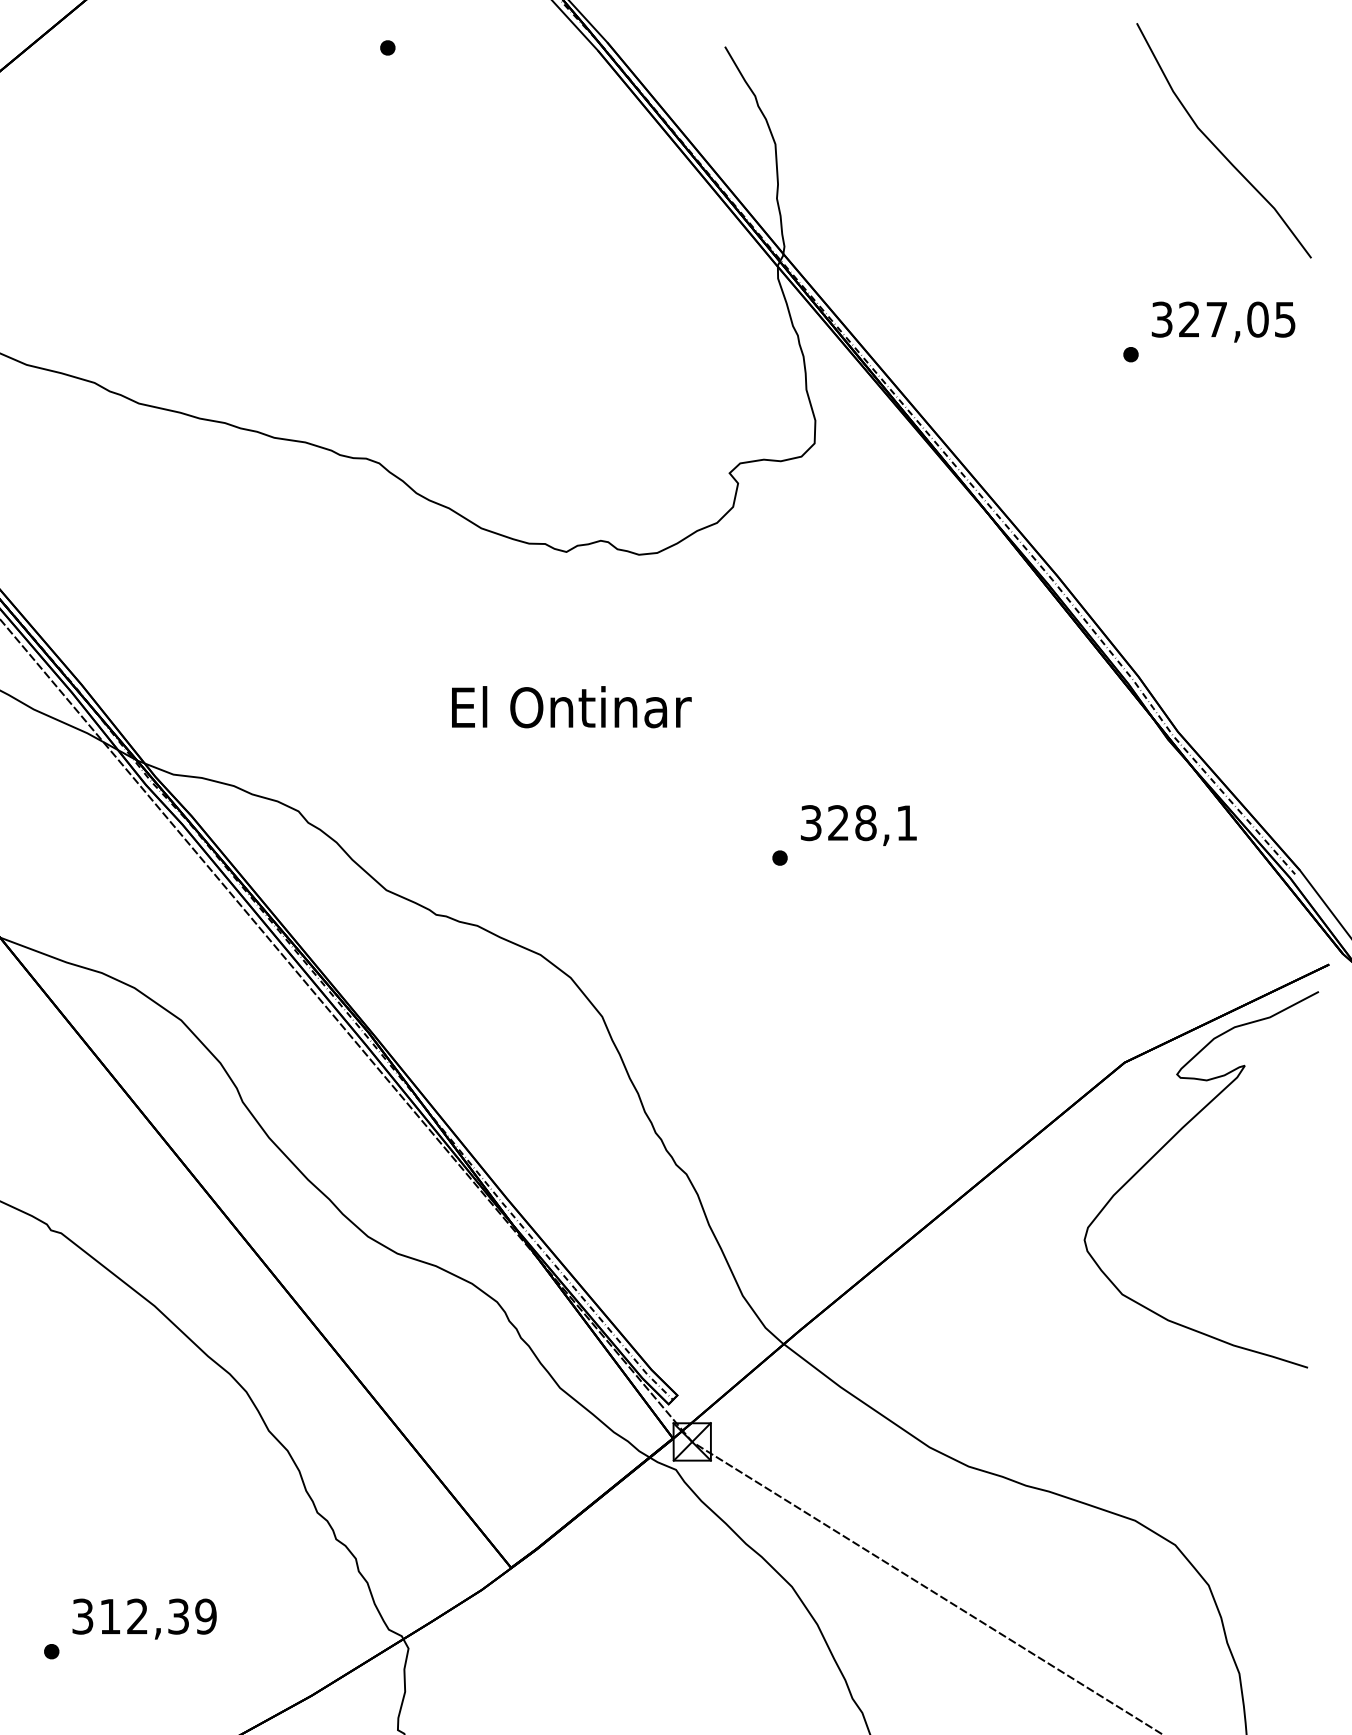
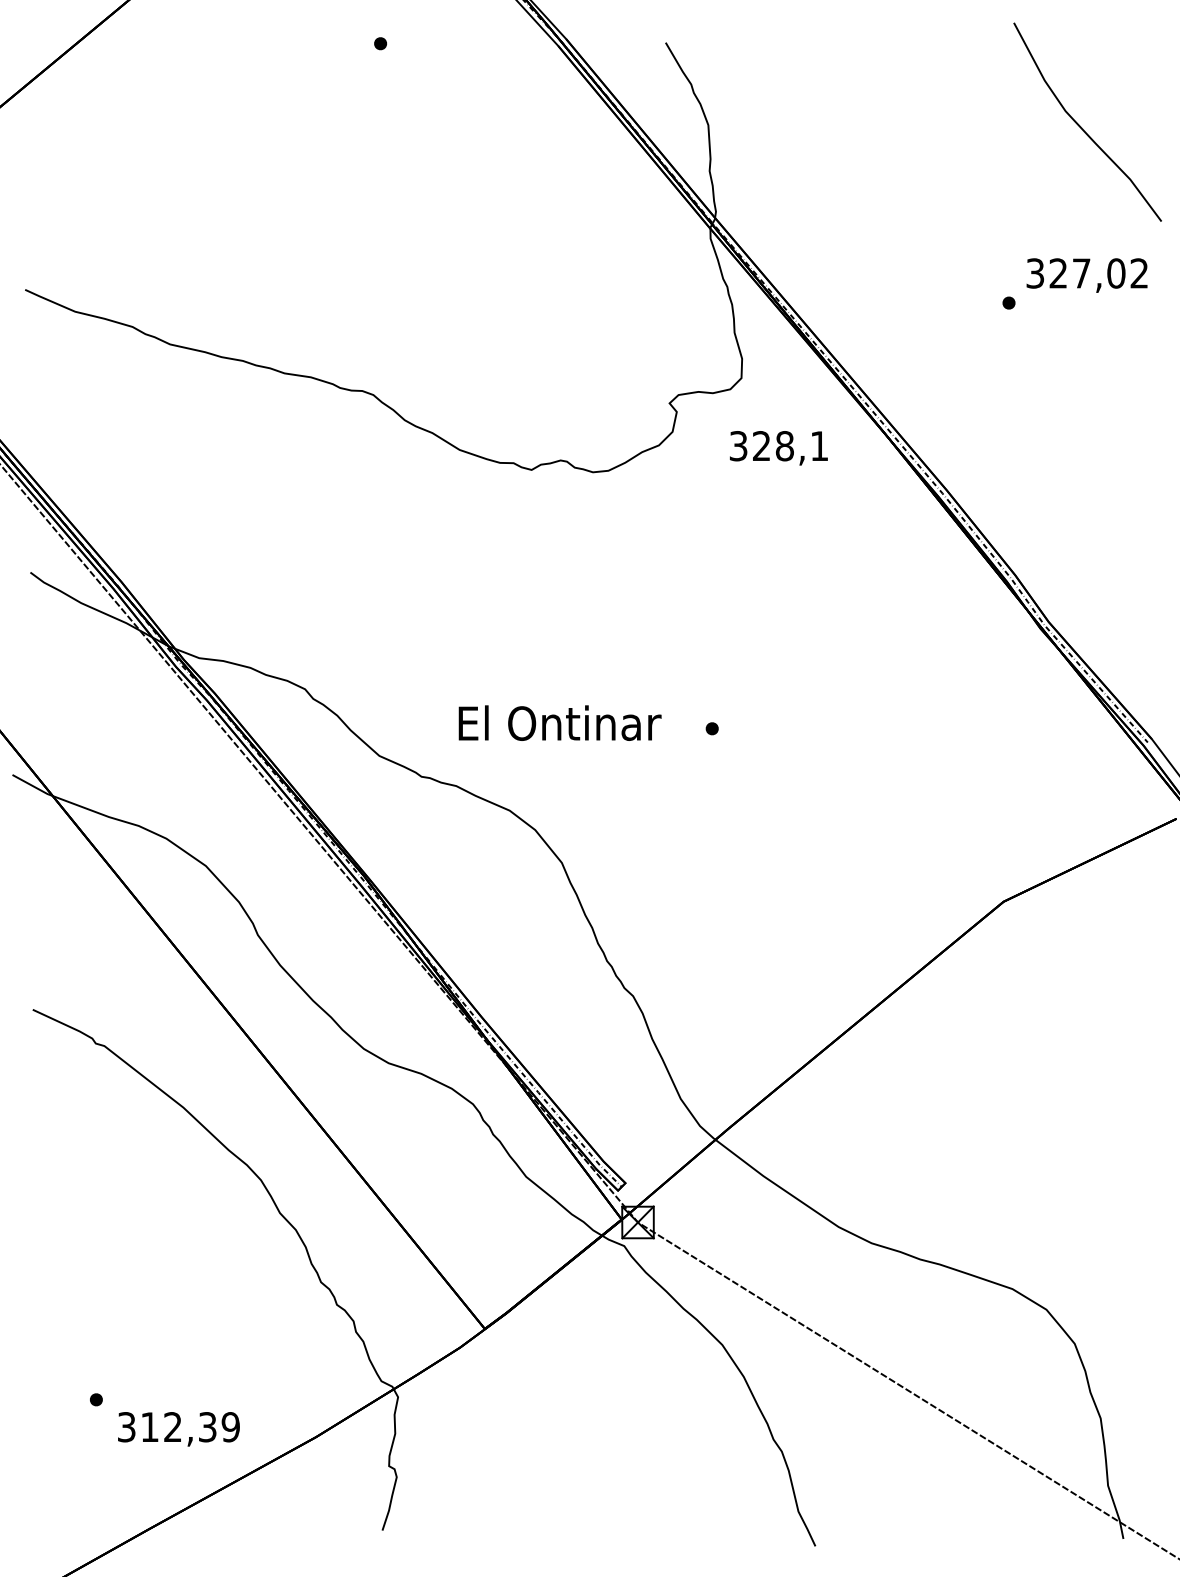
text: (1284, 319) -> (1138, 273), 327,05 -> 327,02
text: (571, 706) -> (559, 722), moved
text: (858, 825) -> (778, 448), moved
curve: (1167, 1145) -> (1039, 971), removed
text: (144, 1619) -> (178, 1429), moved

